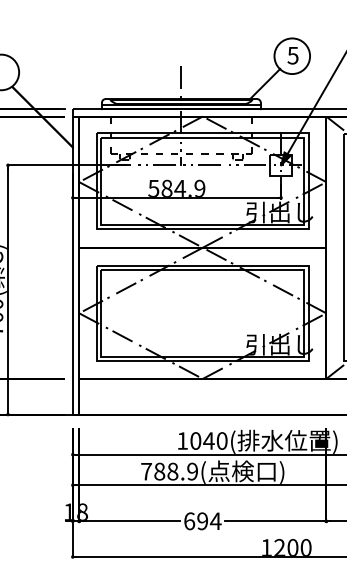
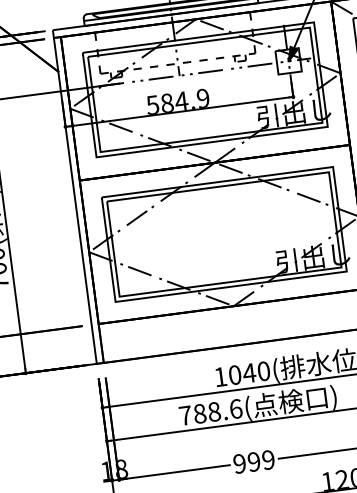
text: (192, 471) -> (235, 408), 788.9( -> 788.6(
text: (202, 521) -> (253, 462), 694 -> 999

